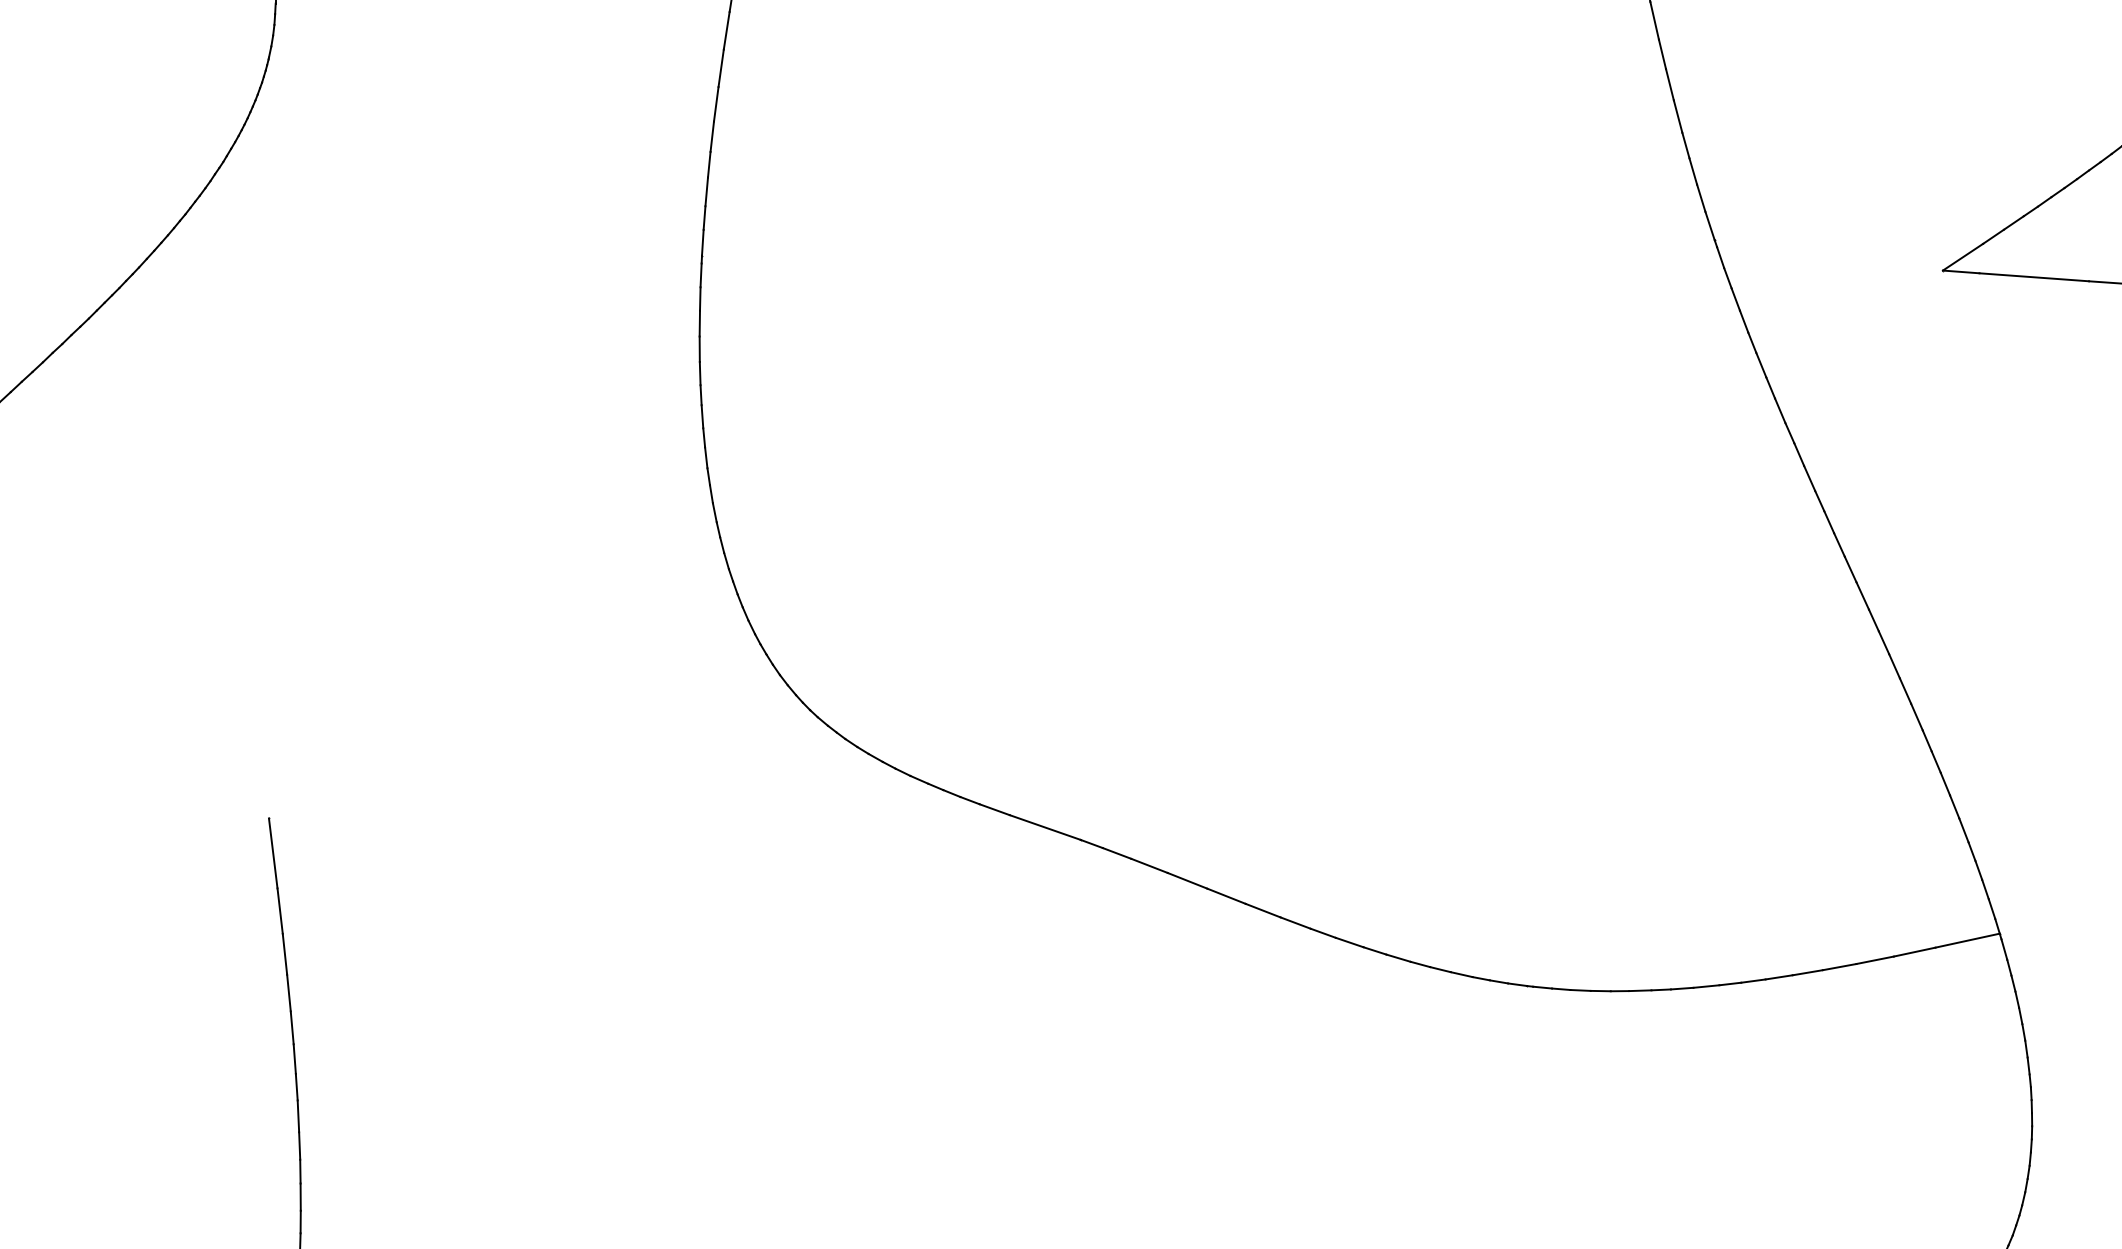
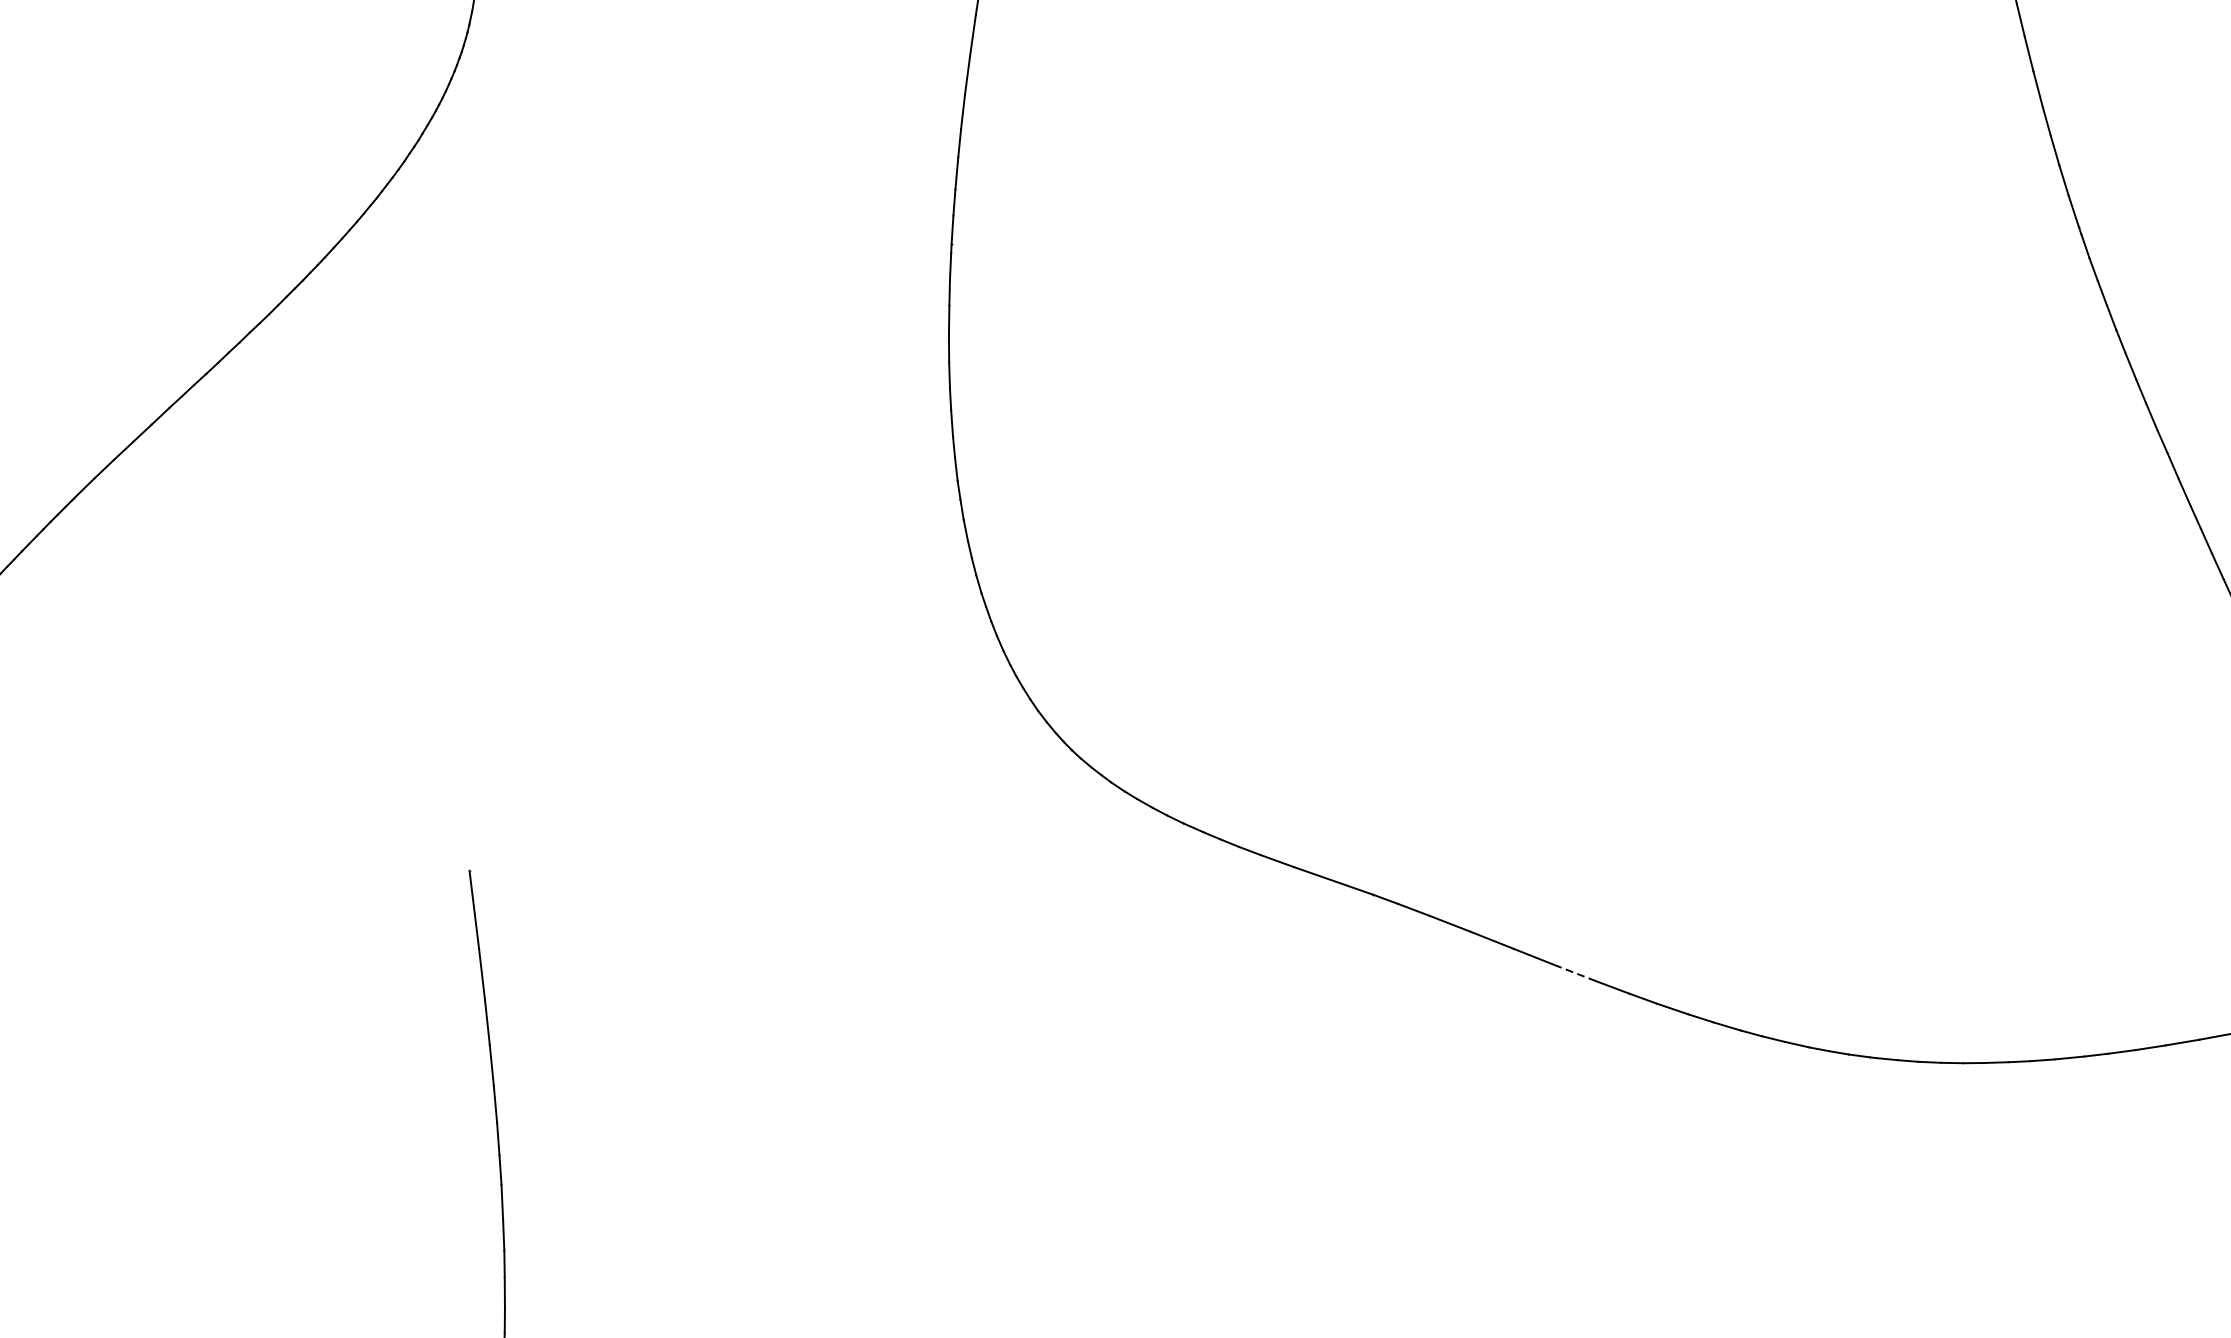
line: (1263, 910) -> (1576, 973), solid -> dashed

